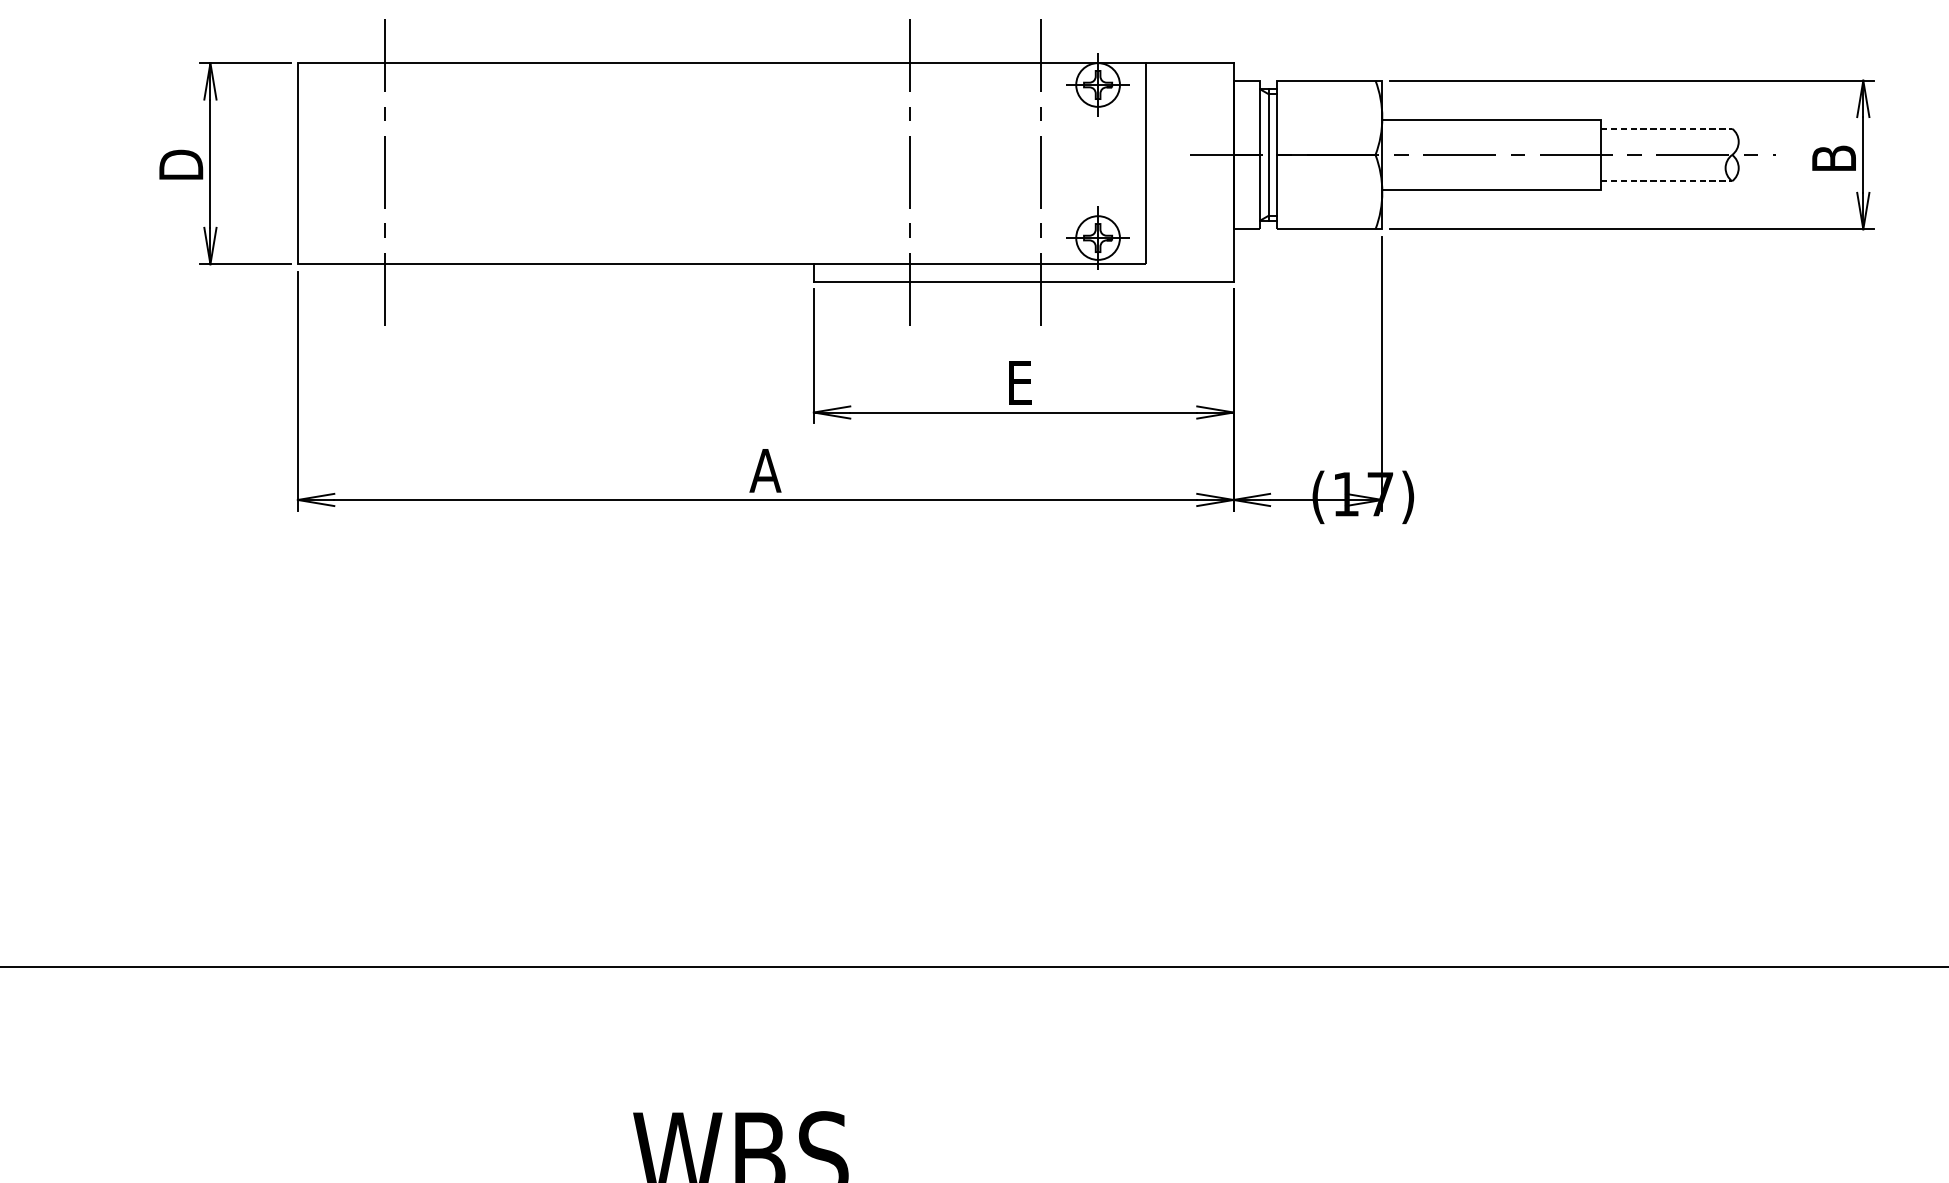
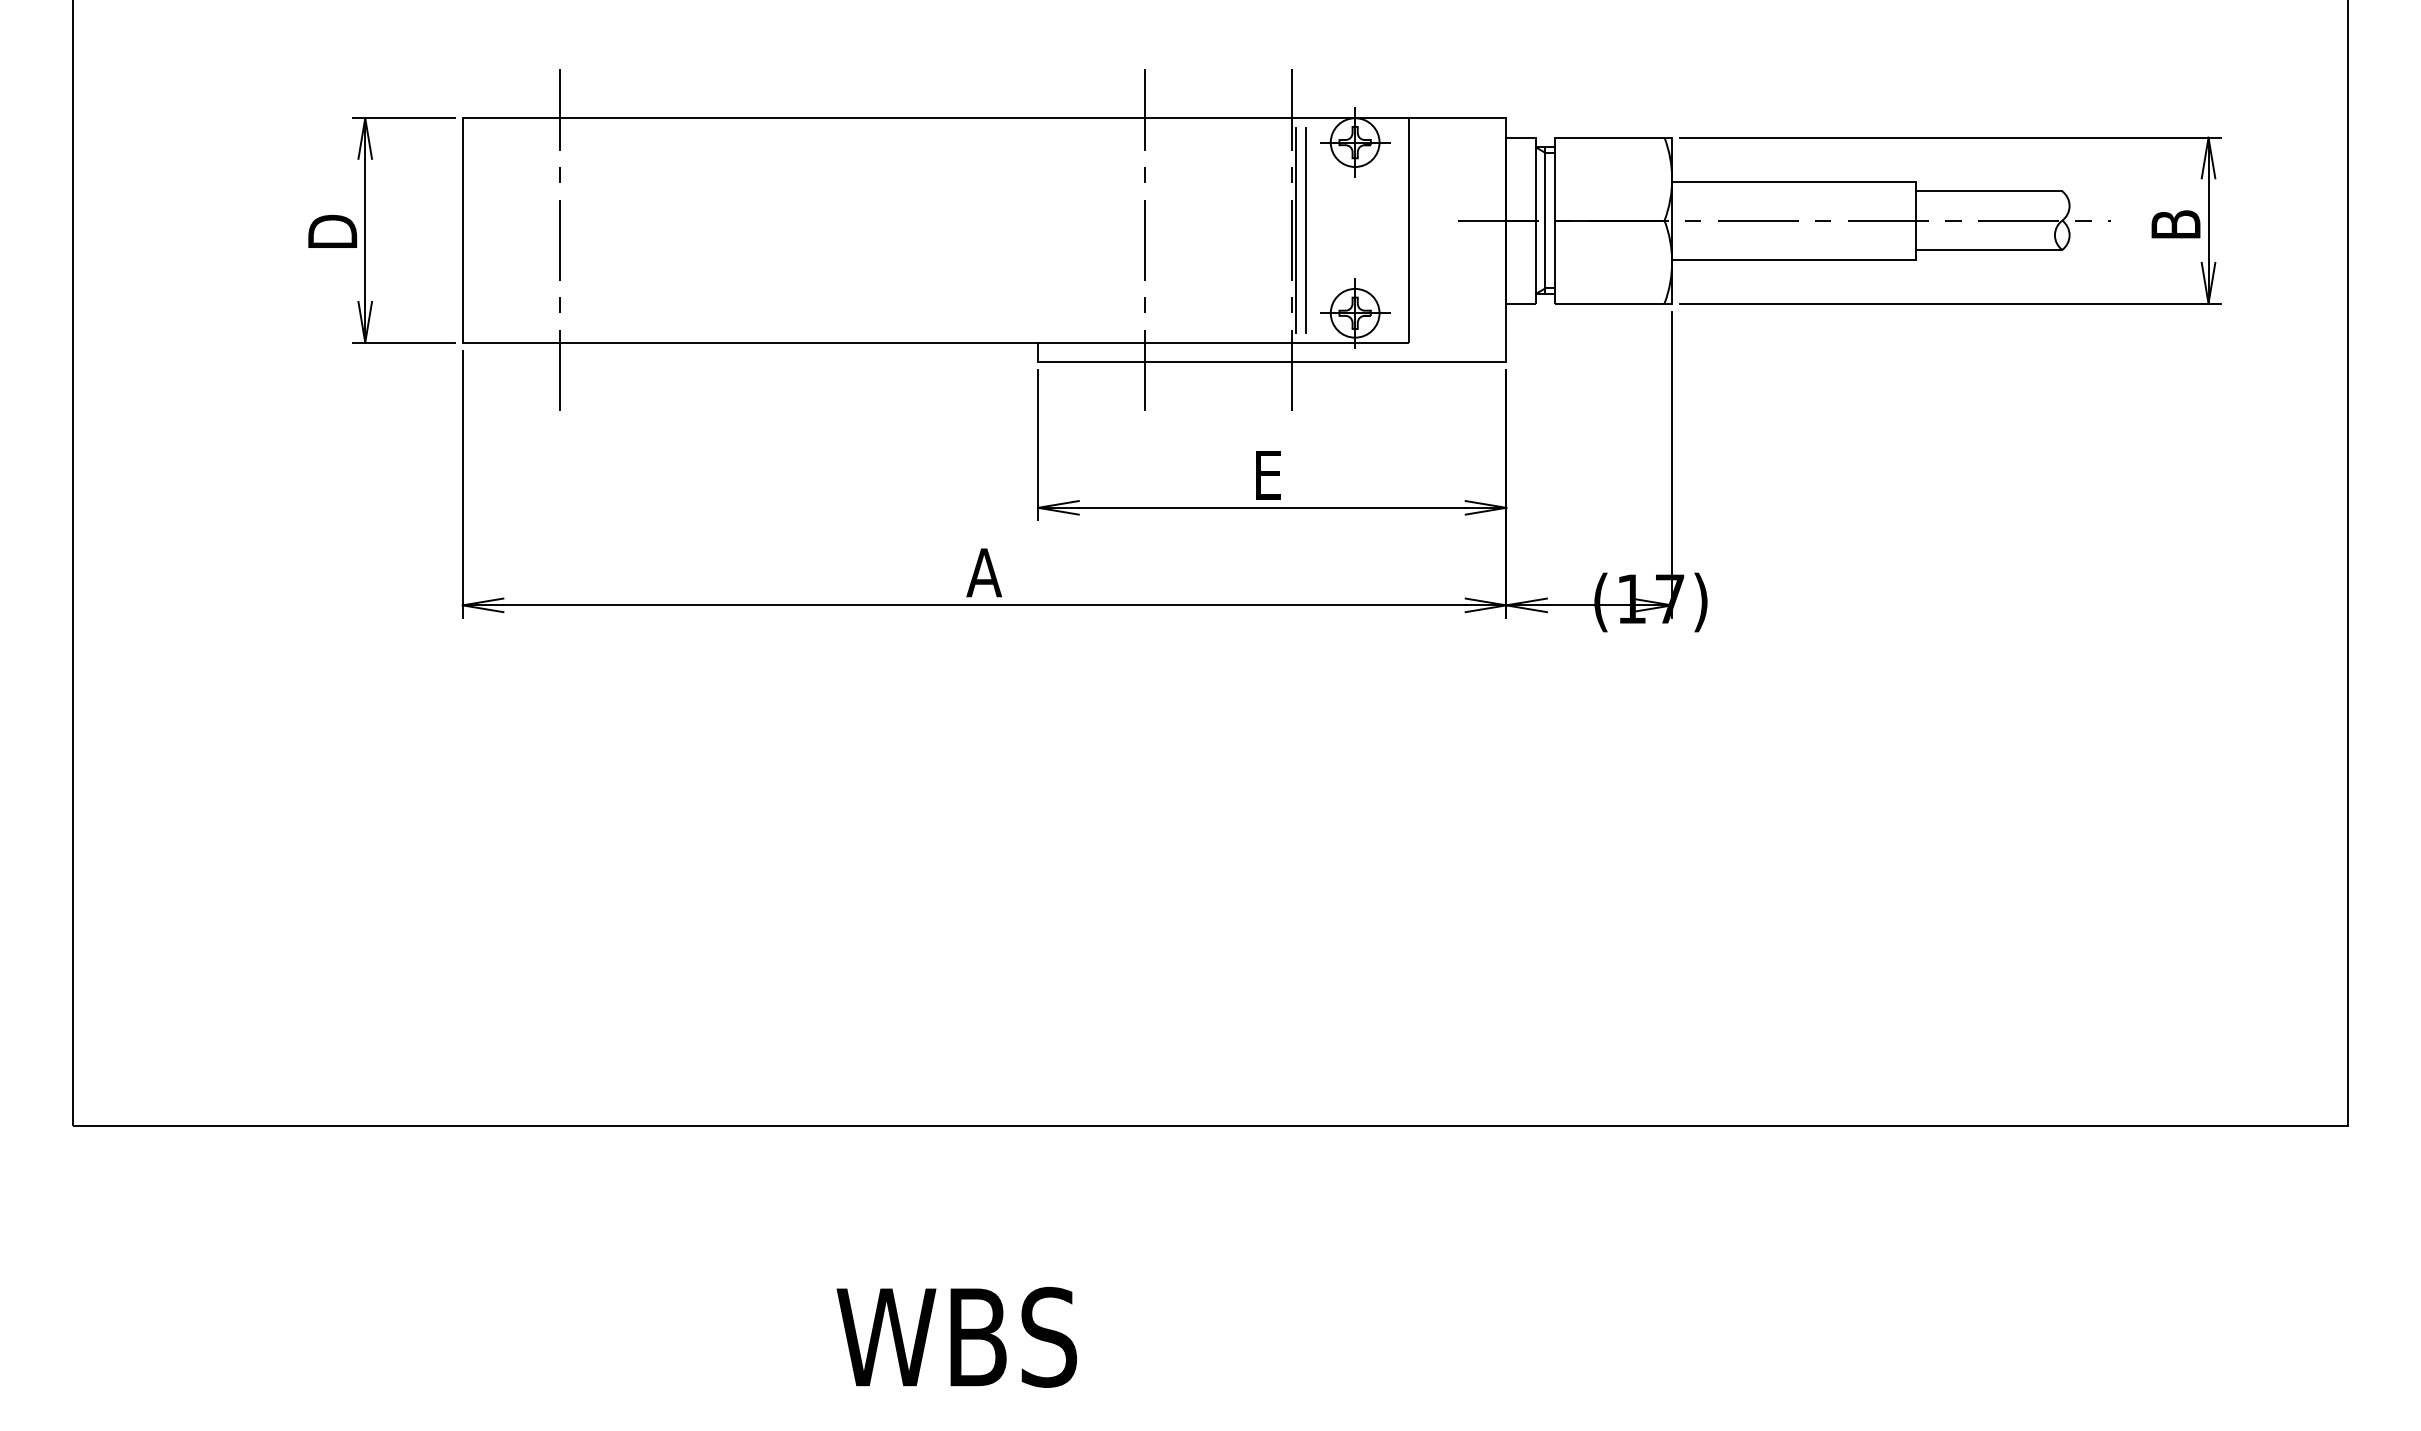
line: (1666, 128) -> (1989, 191), dashed -> solid
line: (1044, 162) -> (1295, 229), added
line: (1053, 162) -> (1305, 229), added
line: (1666, 180) -> (1989, 249), dashed -> solid

